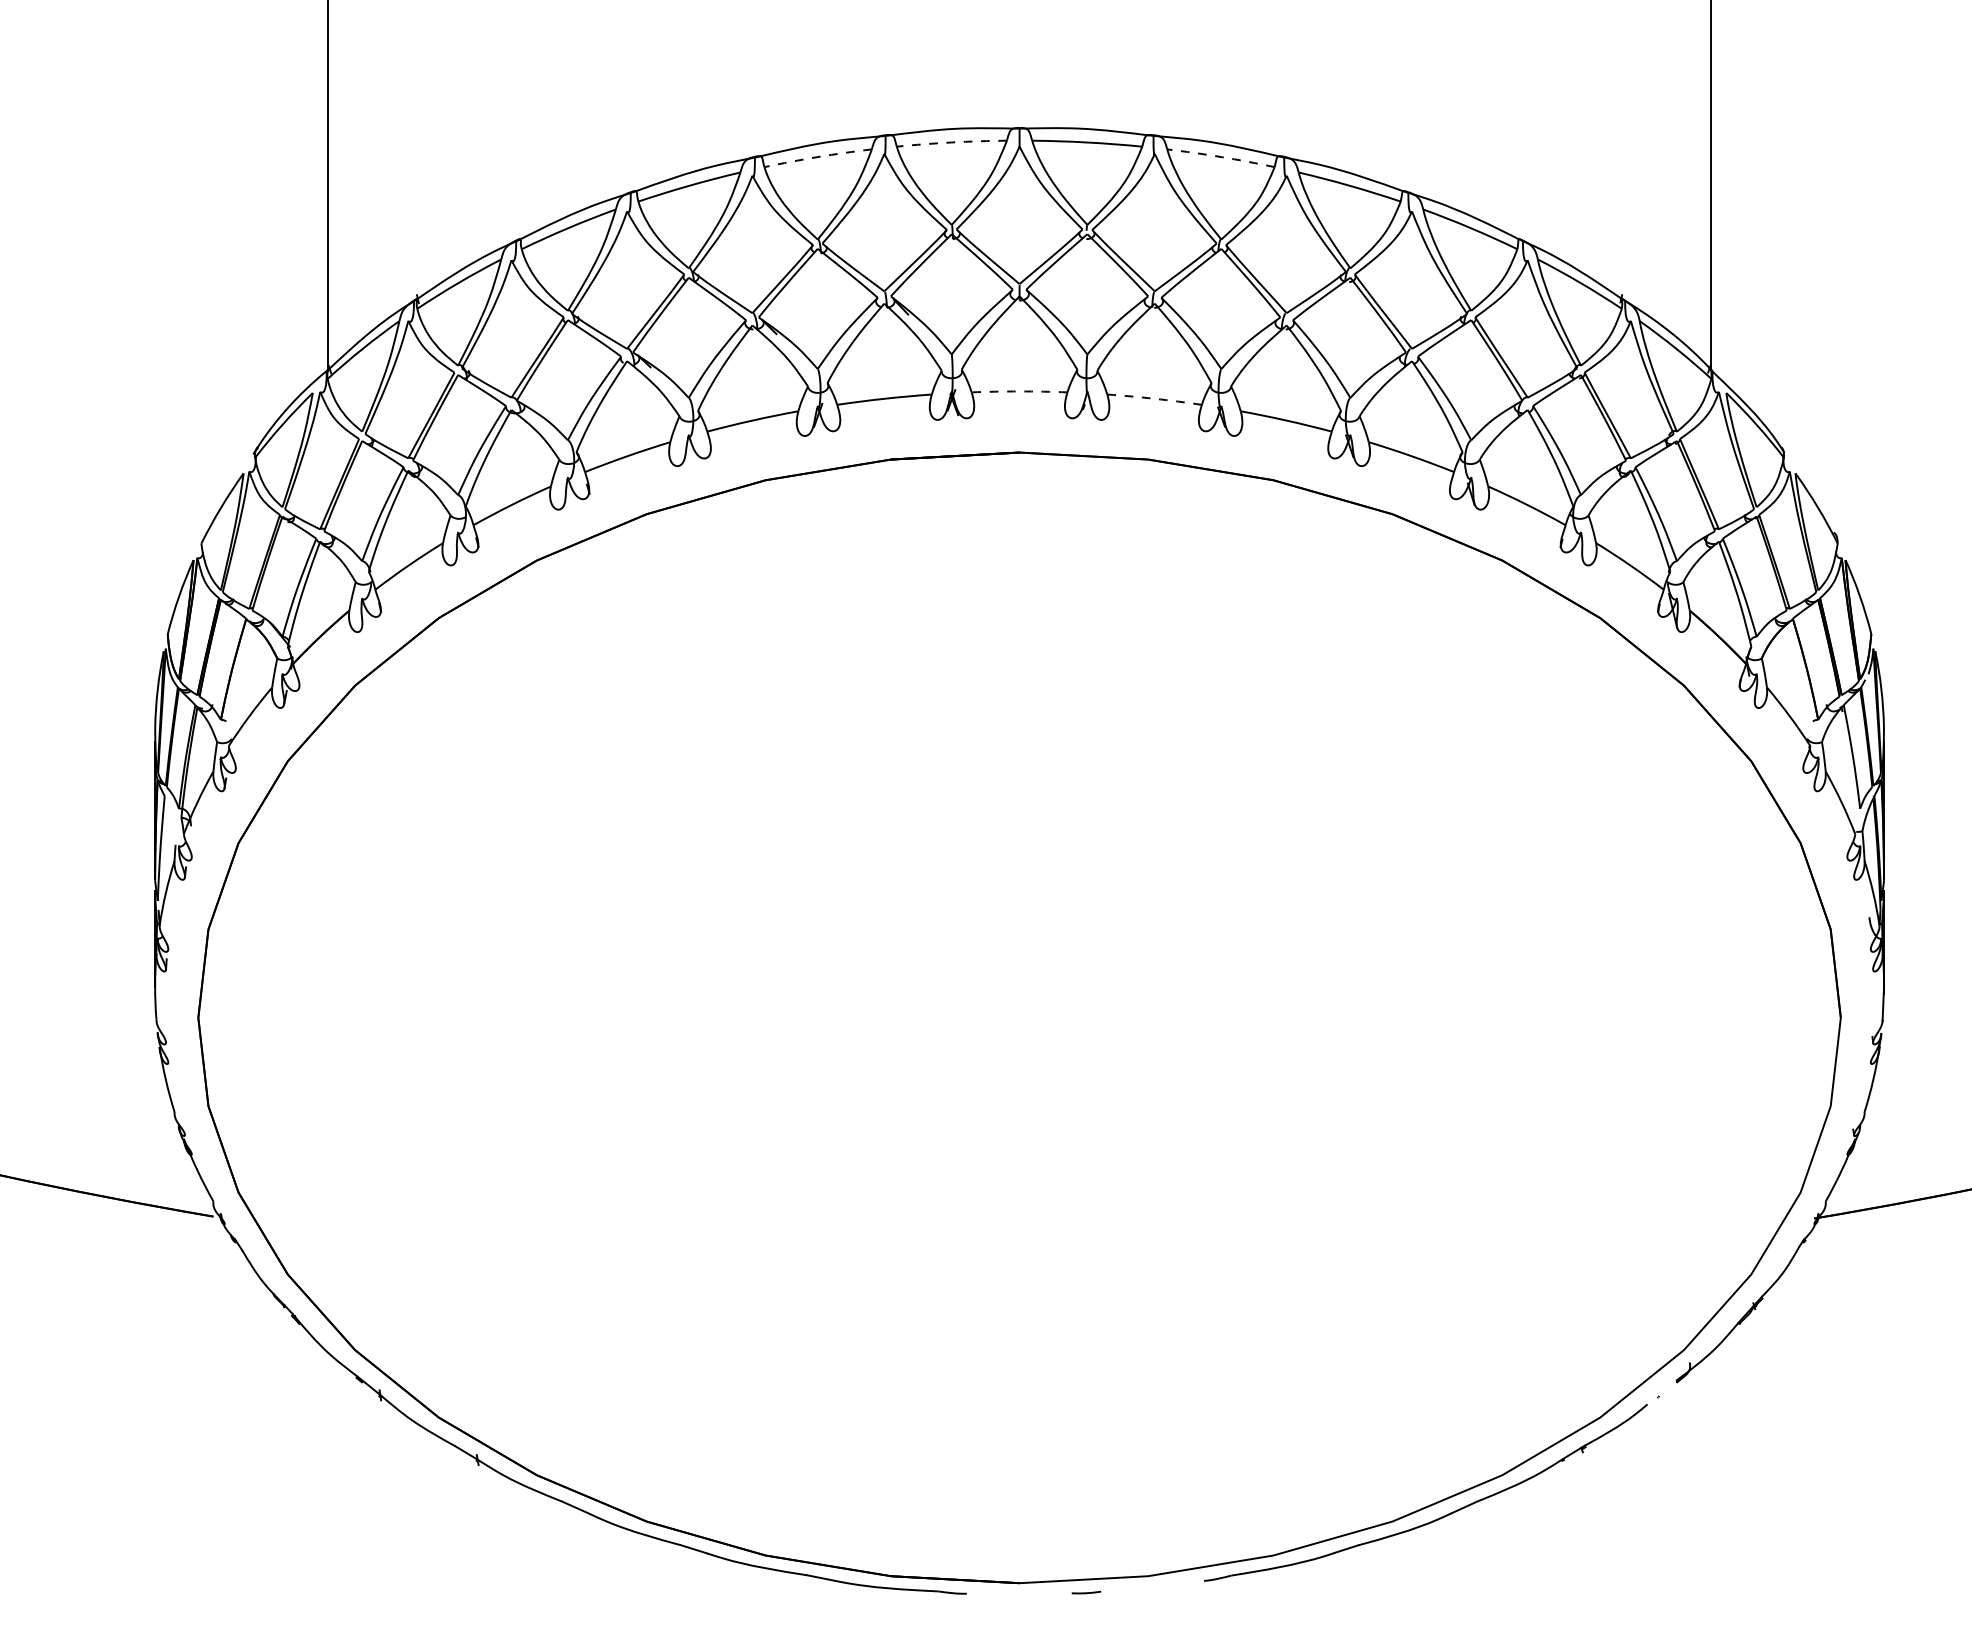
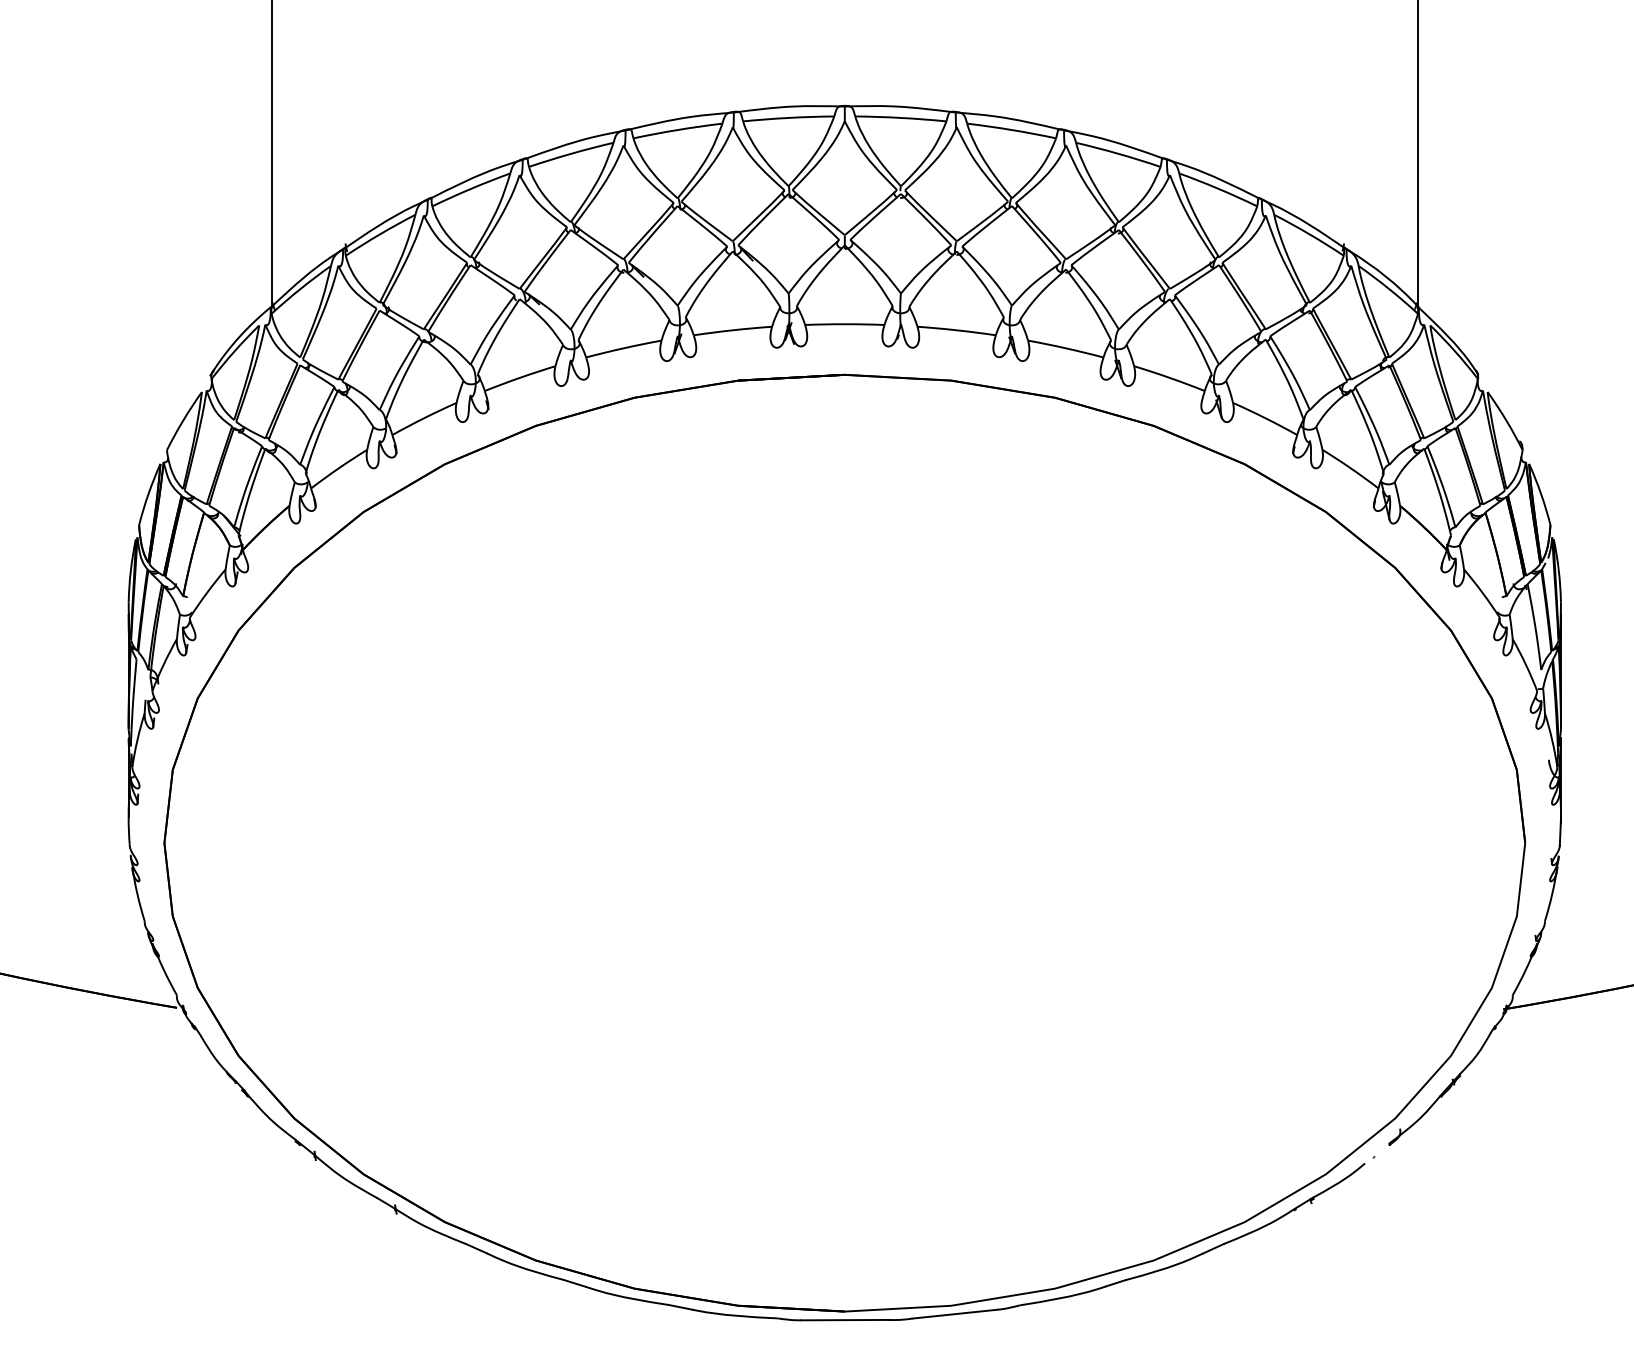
arc: (951, 142) -> (788, 117), dashed -> solid
arc: (817, 157) -> (677, 130), dashed -> solid
arc: (1221, 157) -> (1012, 130), dashed -> solid
arc: (1019, 391) -> (844, 324), dashed -> solid
arc: (1154, 398) -> (956, 330), dashed -> solid
line: (1152, 1585) -> (954, 1313), added
line: (1018, 1593) -> (843, 1320), added

